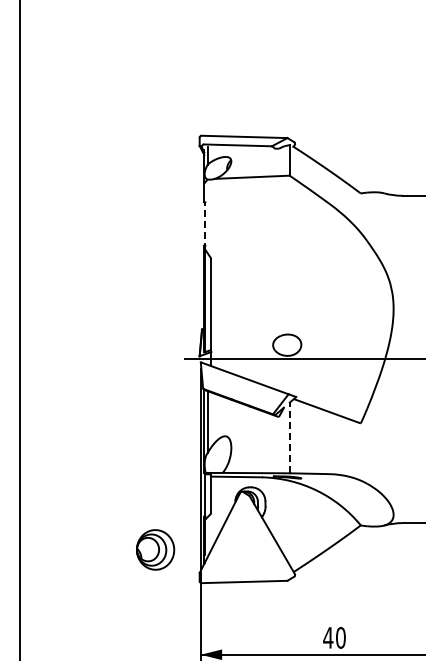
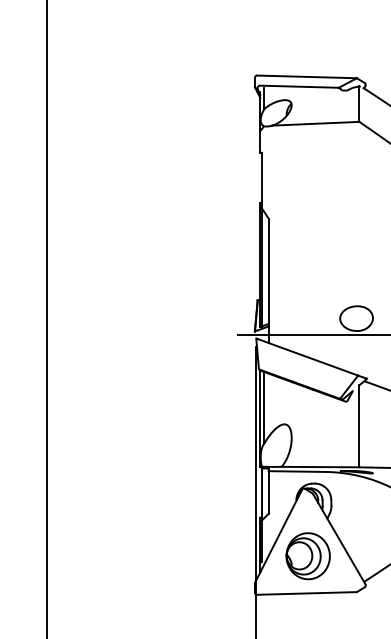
line: (205, 226) -> (261, 180), dashed -> solid
line: (289, 437) -> (359, 425), dashed -> solid
part: (155, 549) -> (308, 555), moved

